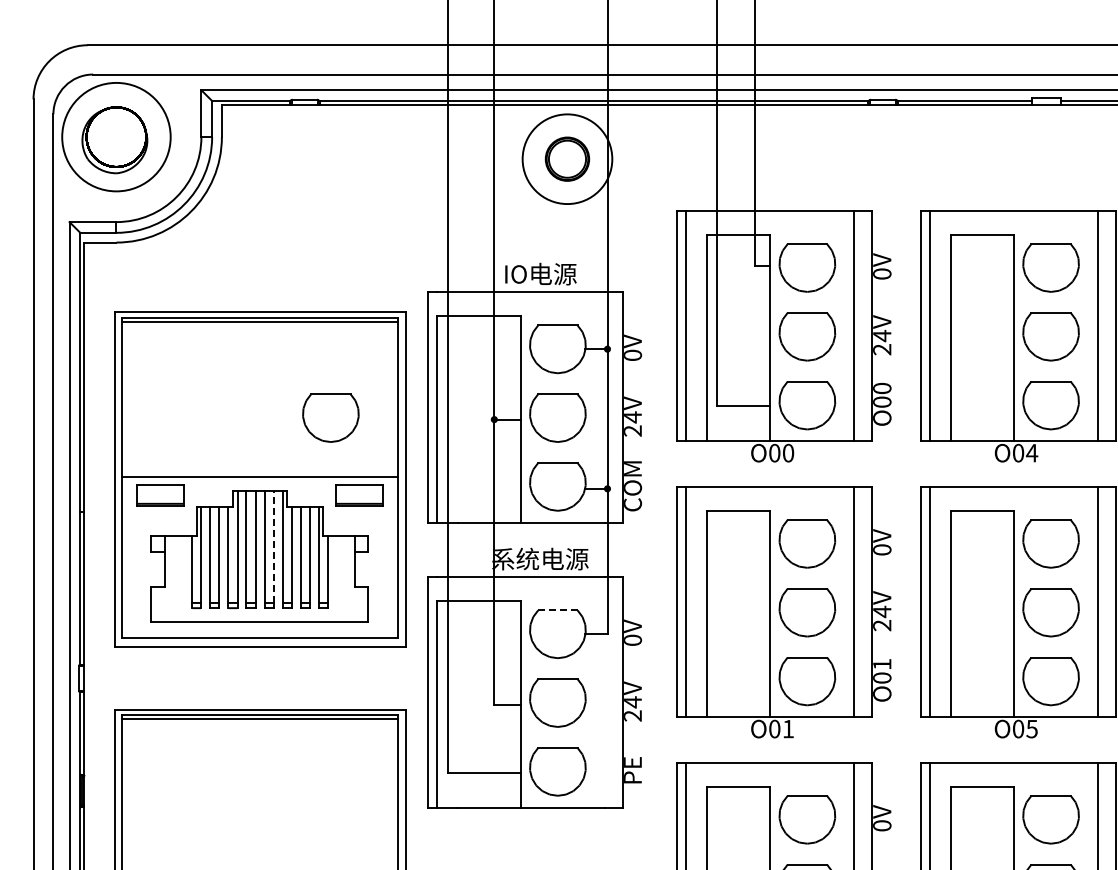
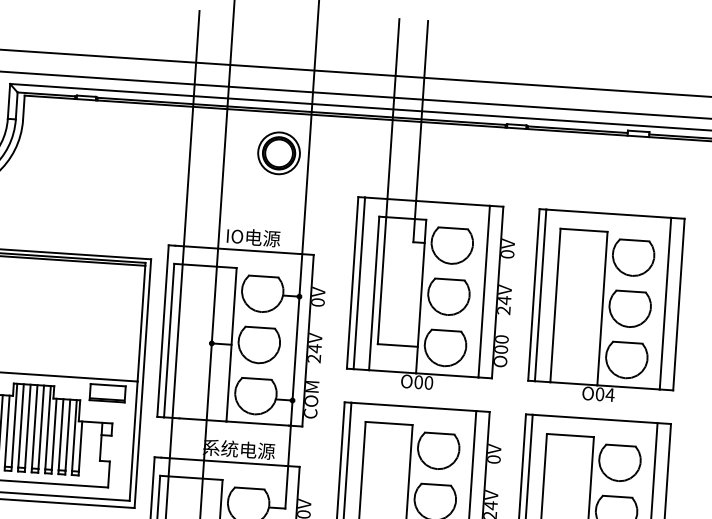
circle: (567, 159) -> (279, 153), size x0.62
part: (330, 417) -> (90, 333), removed
line: (273, 546) -> (41, 426), dashed -> solid
line: (557, 610) -> (249, 488), dashed -> solid

